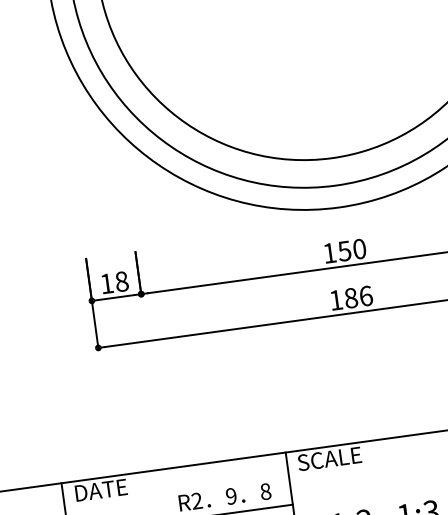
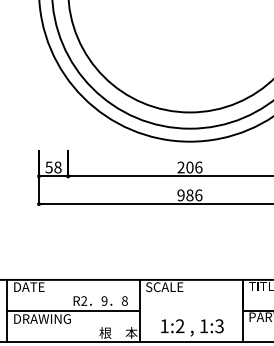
text: (343, 251) -> (189, 167), 150 -> 206
text: (105, 283) -> (48, 167), 18 -> 58
text: (335, 300) -> (180, 195), 186 -> 986

